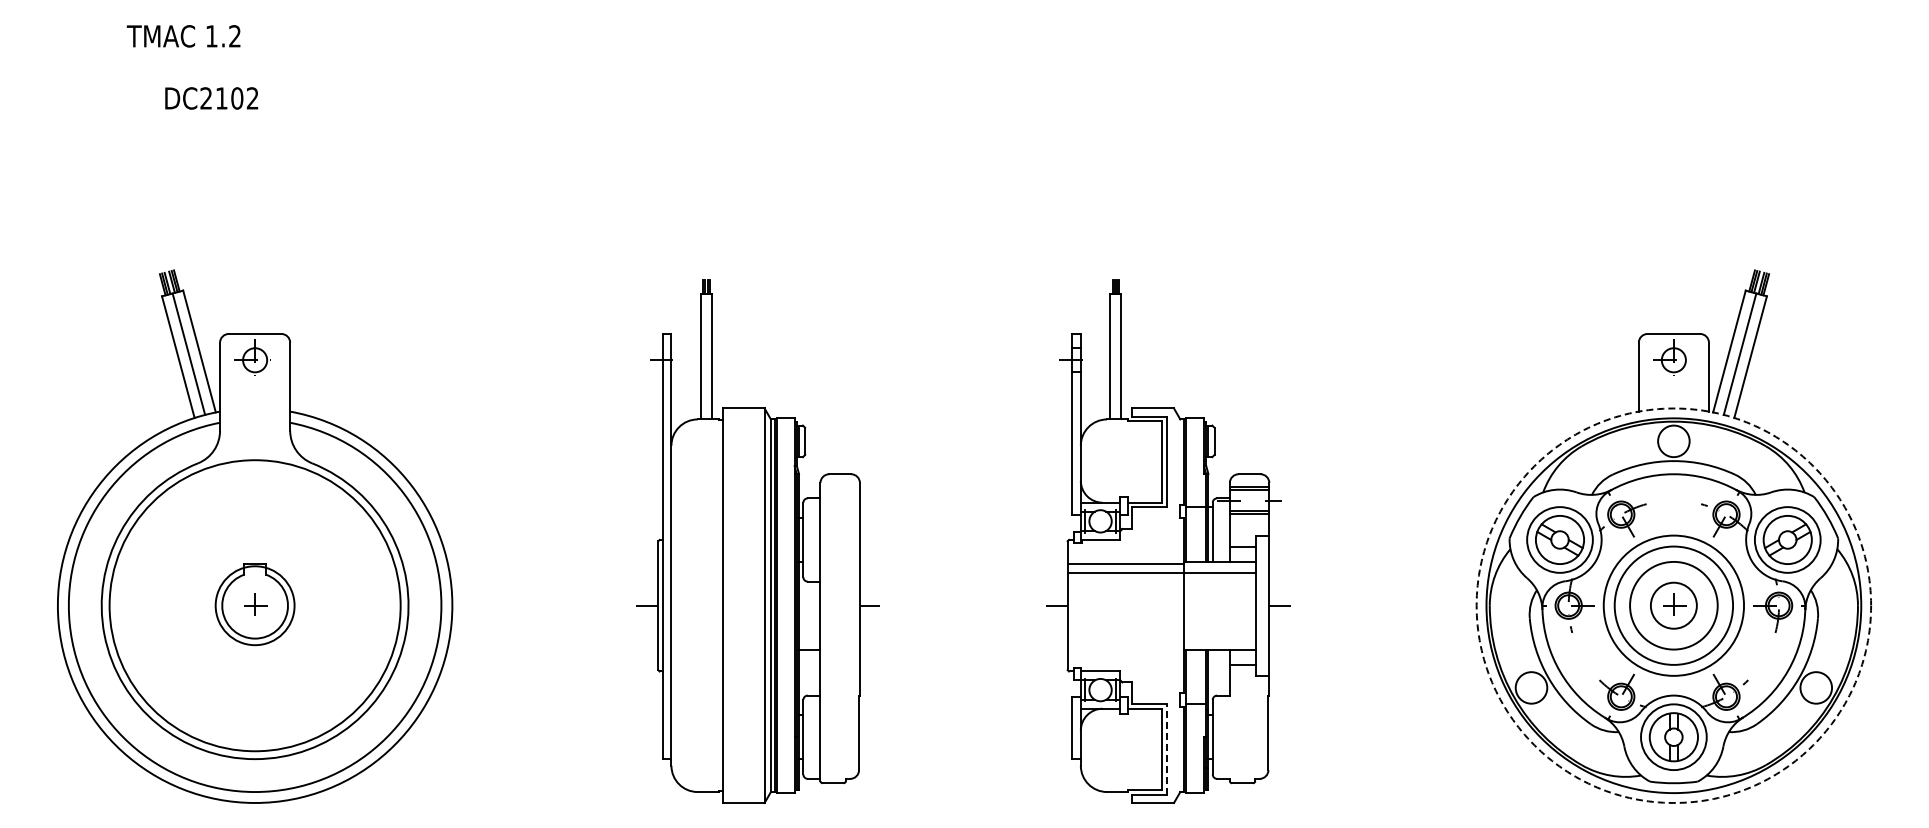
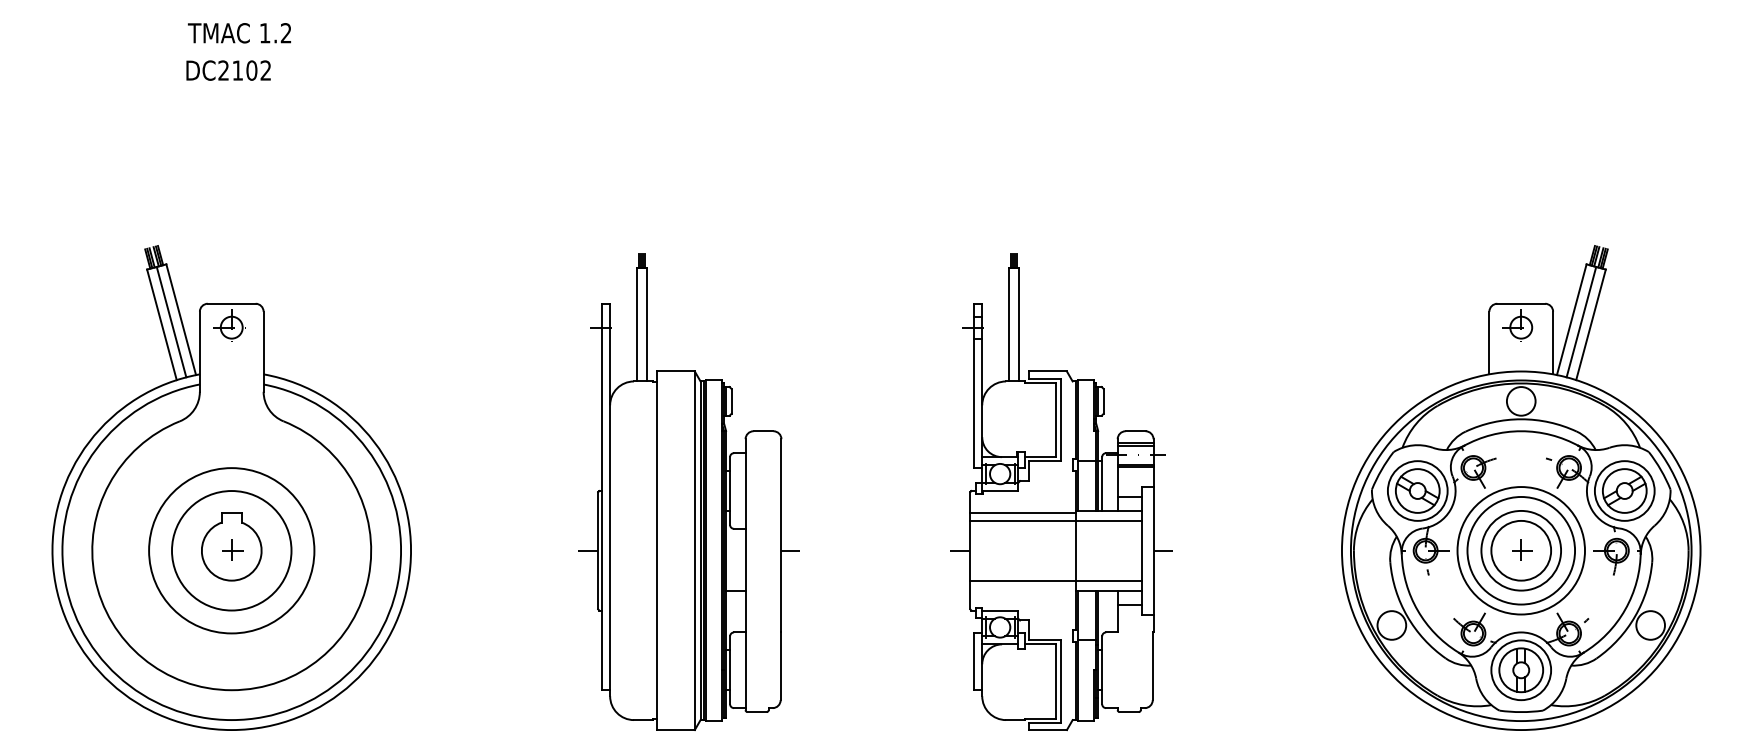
text: (183, 36) -> (239, 33), moved
text: (211, 98) -> (228, 70), moved
circle: (254, 605) -> (231, 550), size x1.67
circle: (255, 605) -> (232, 550), size x0.62
circle: (1673, 605) -> (1520, 550), dashed -> solid
circle: (1673, 605) -> (1520, 550), size x1.43
line: (1161, 638) -> (1055, 580), added
line: (1167, 749) -> (1061, 681), dashed -> solid

